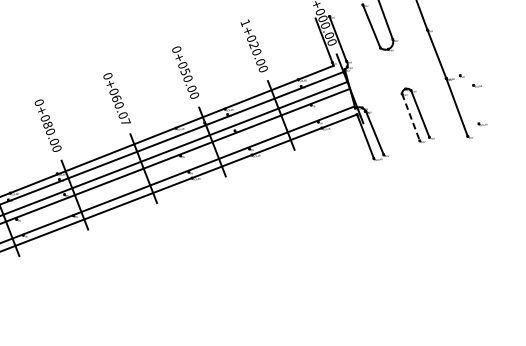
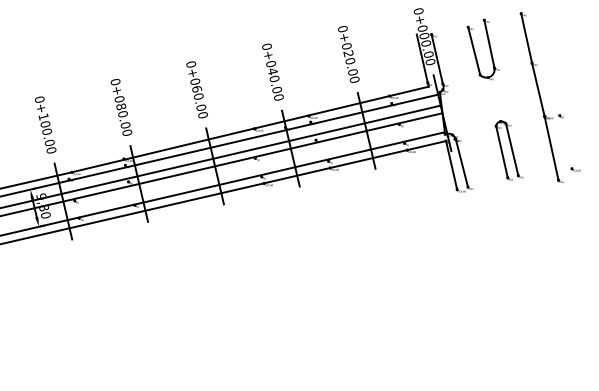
text: (245, 22) -> (342, 28), 1+020.00 -> 0+020.00
text: (185, 72) -> (272, 71), 0+050.00 -> 0+040.00
part: (476, 85) -> (575, 128), removed
line: (410, 116) -> (501, 151), dashed -> solid
text: (126, 121) -> (203, 114), 0+060.07 -> 0+060.00

